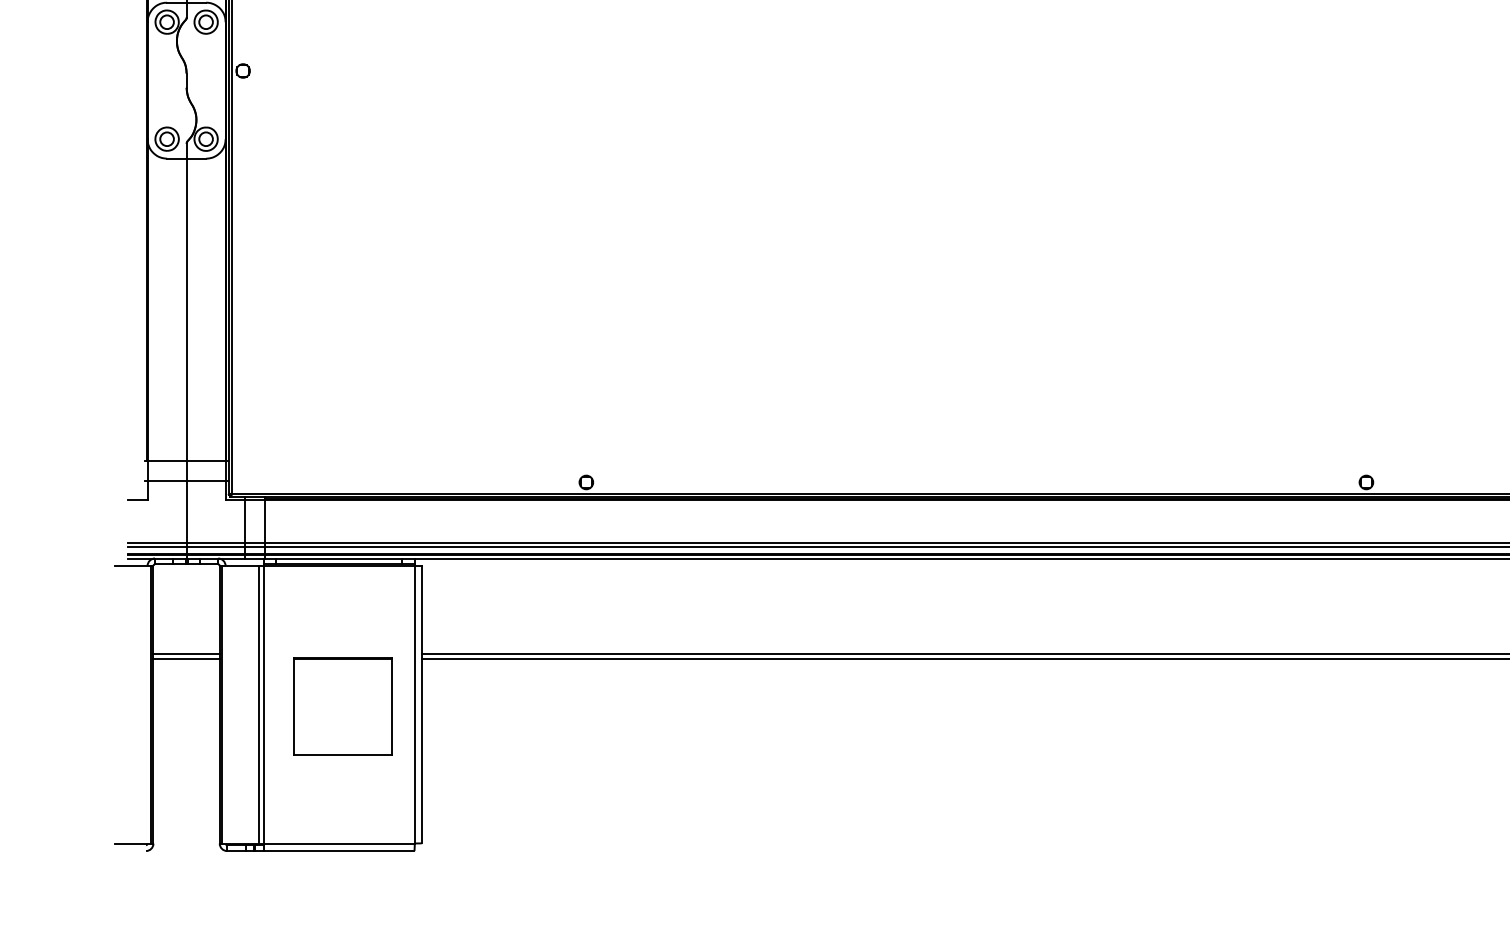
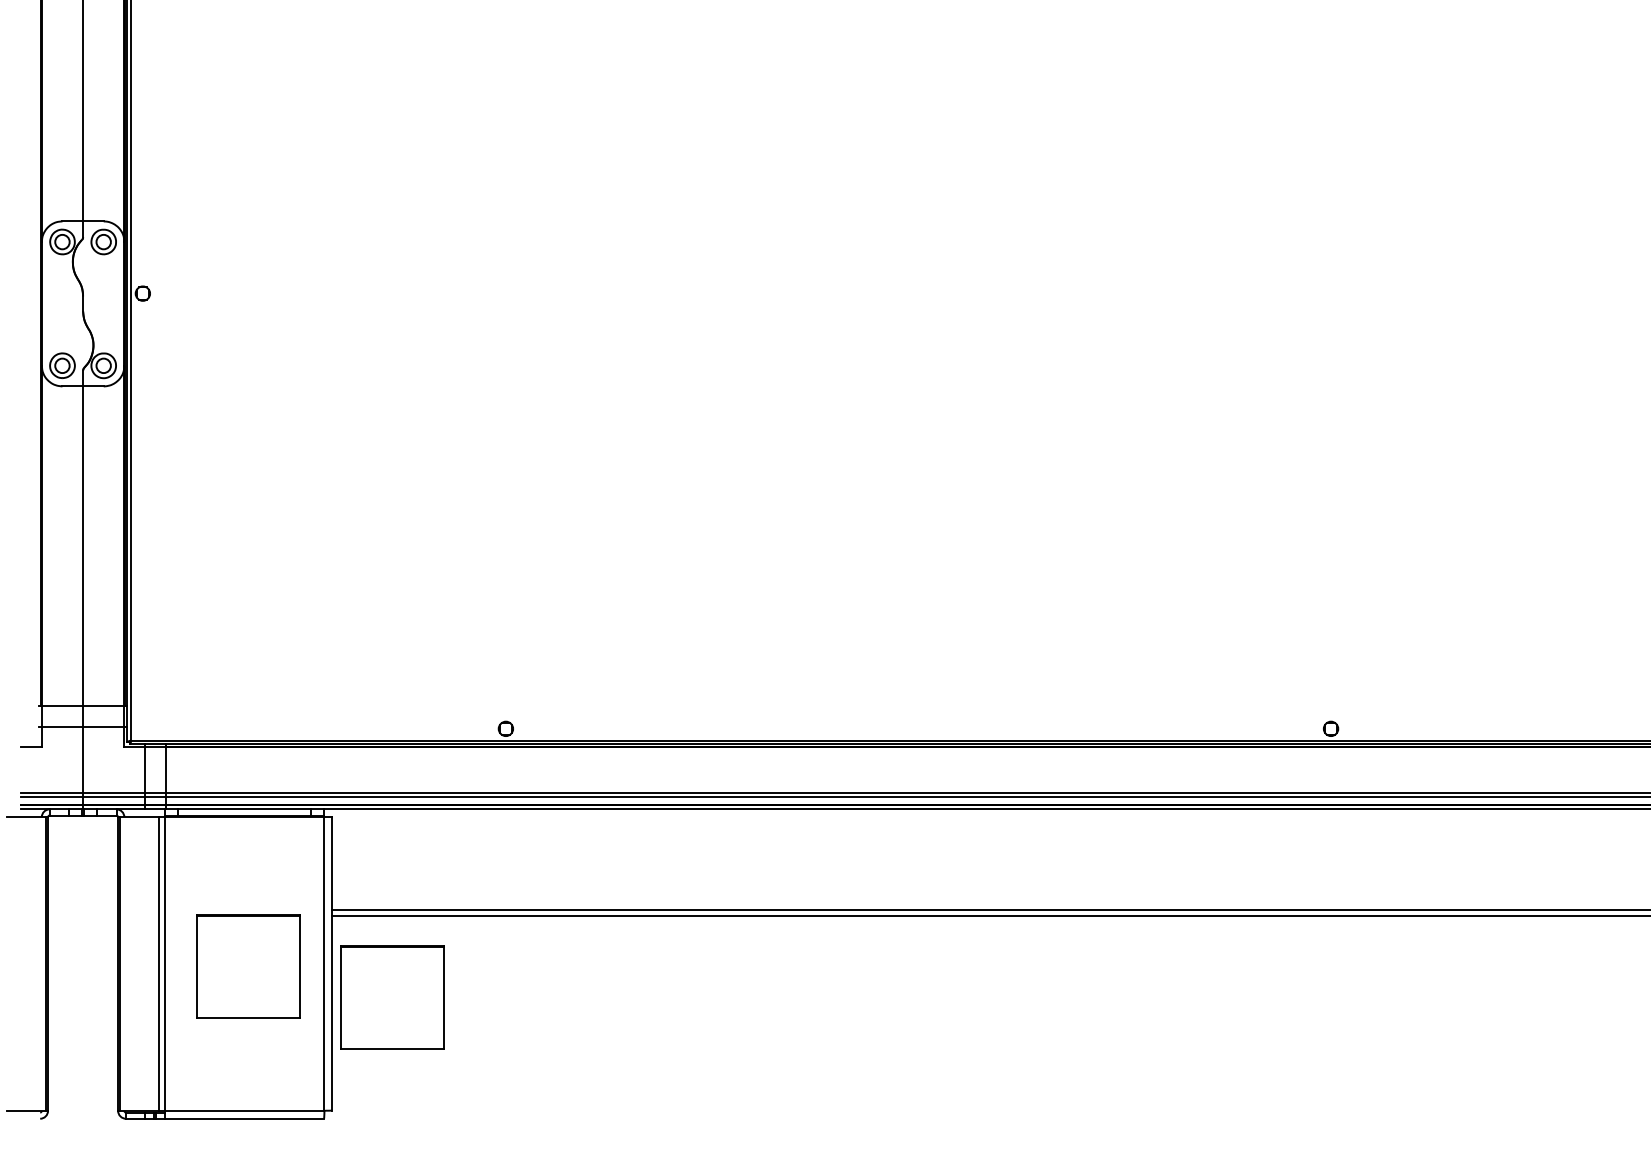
line: (186, 654) -> (83, 910), removed
line: (186, 658) -> (83, 915), removed
part: (479, 736) -> (392, 997), added

